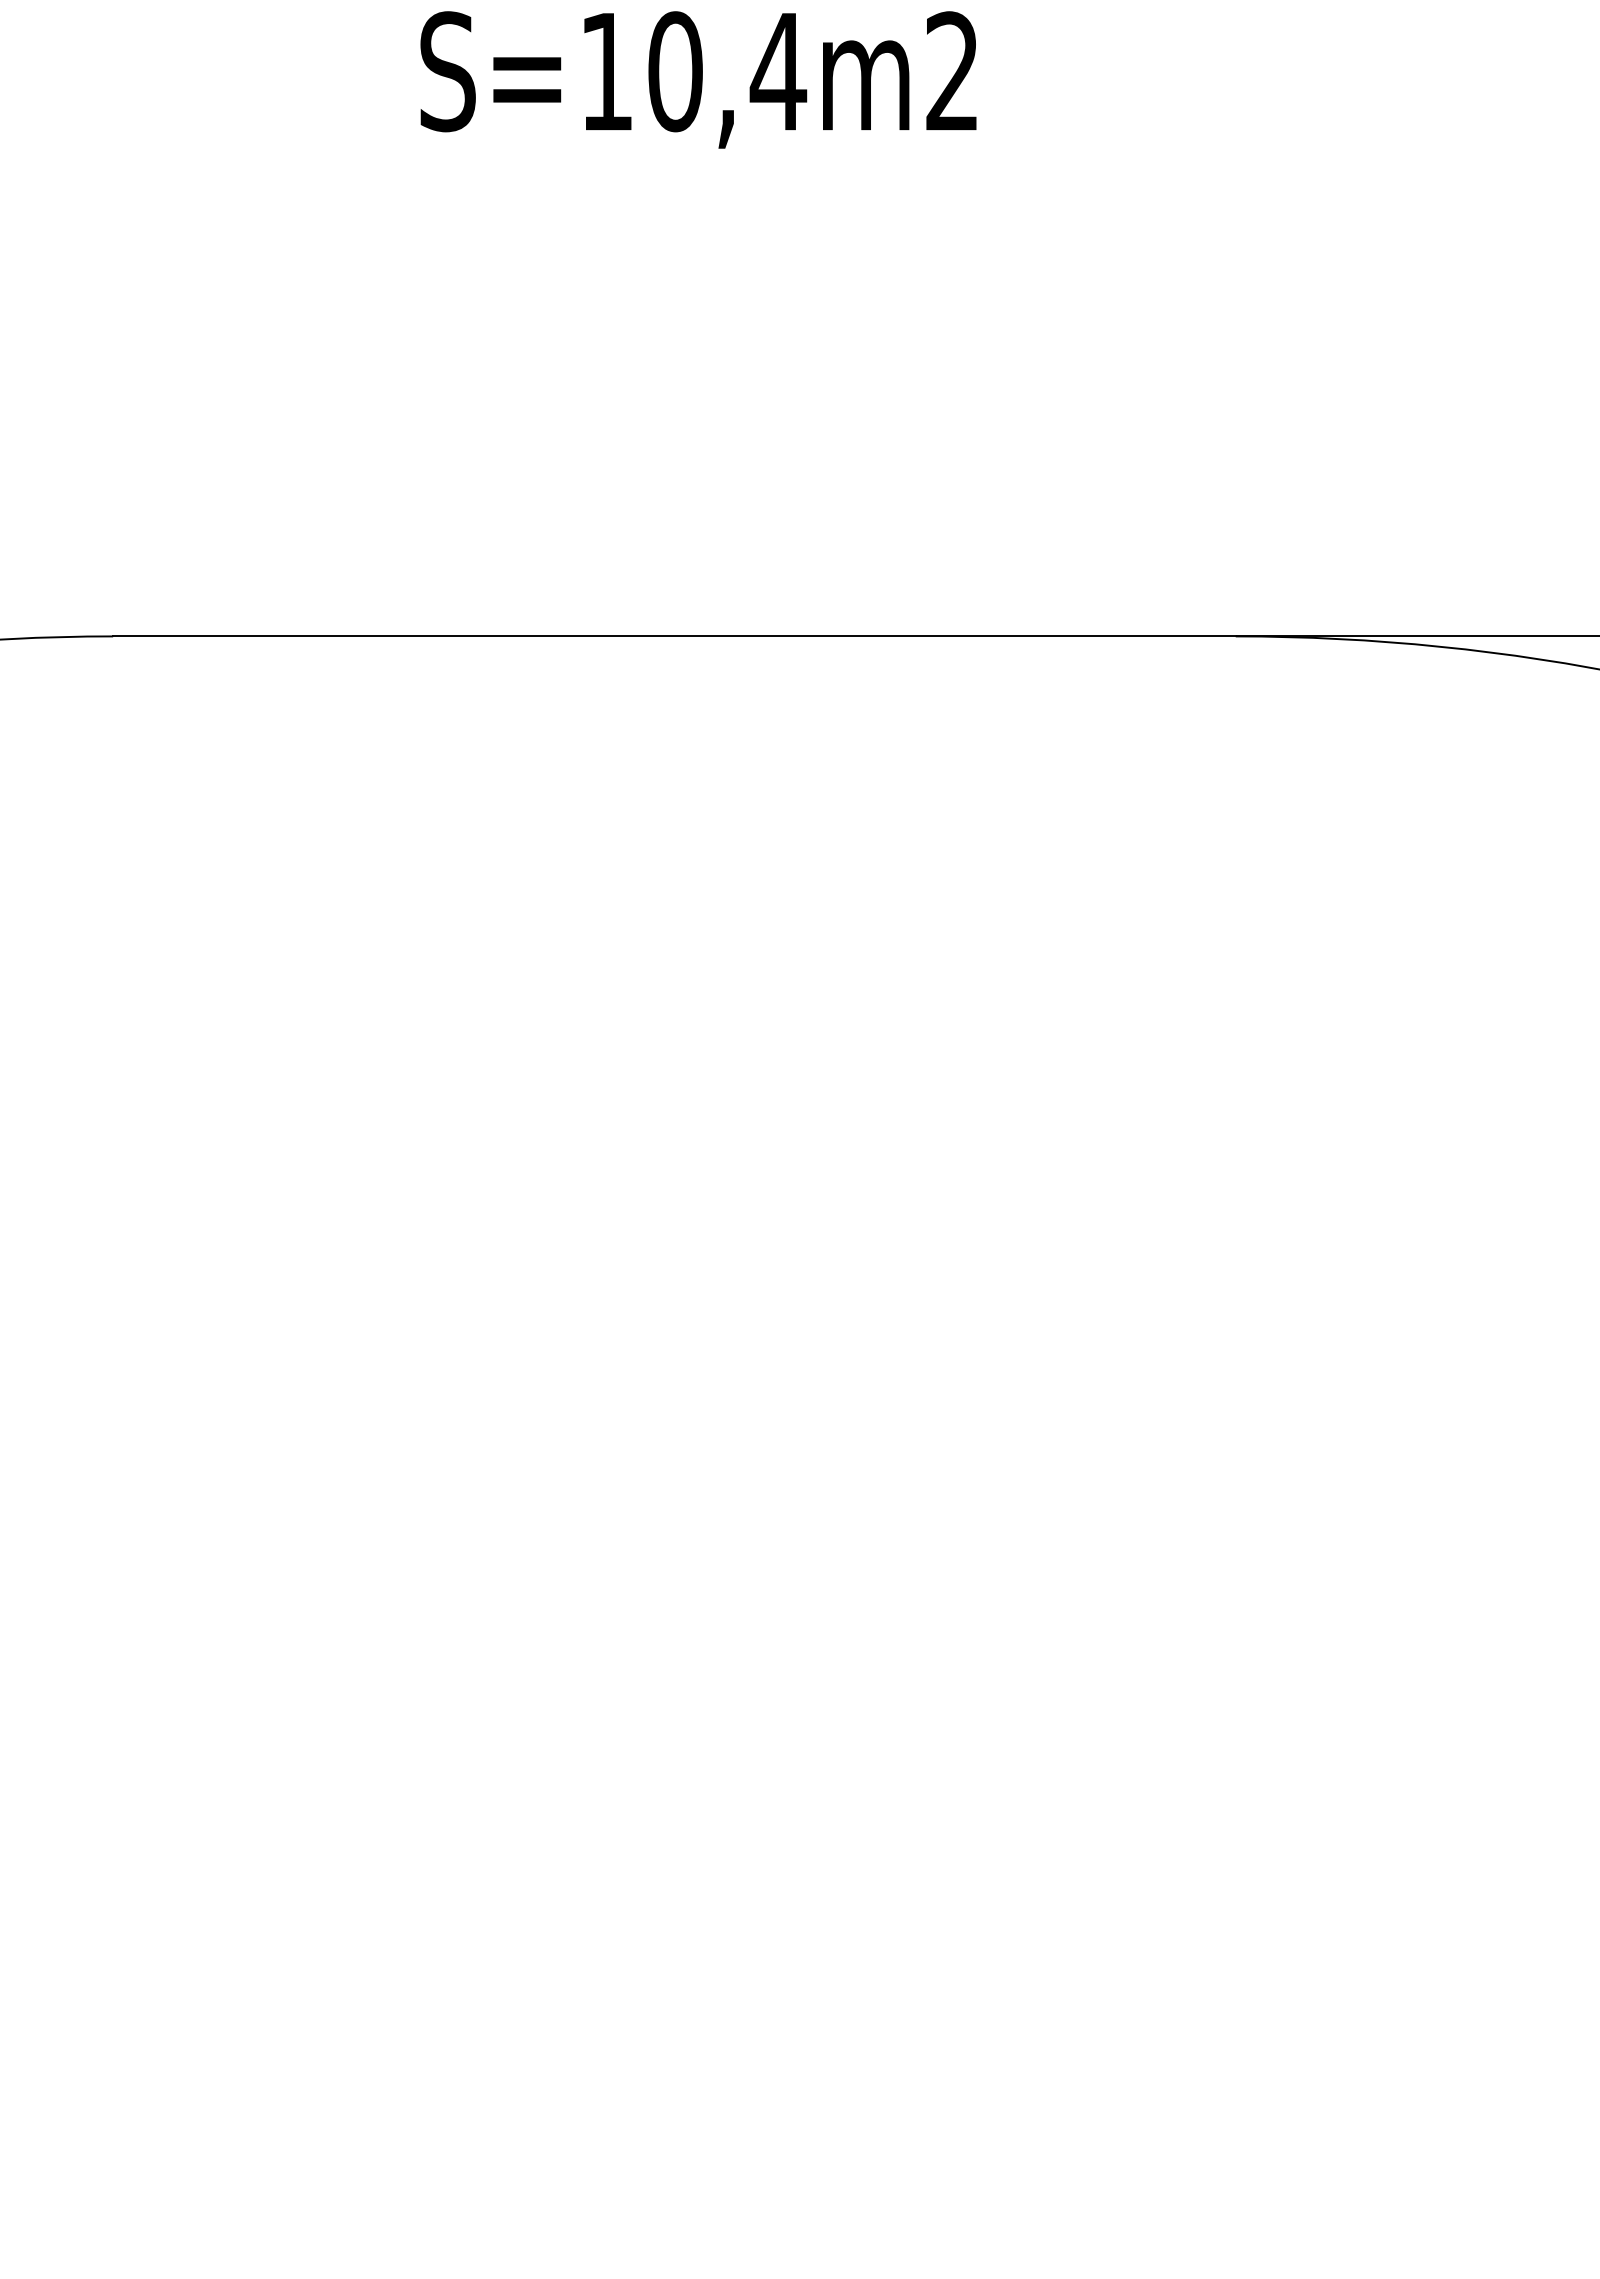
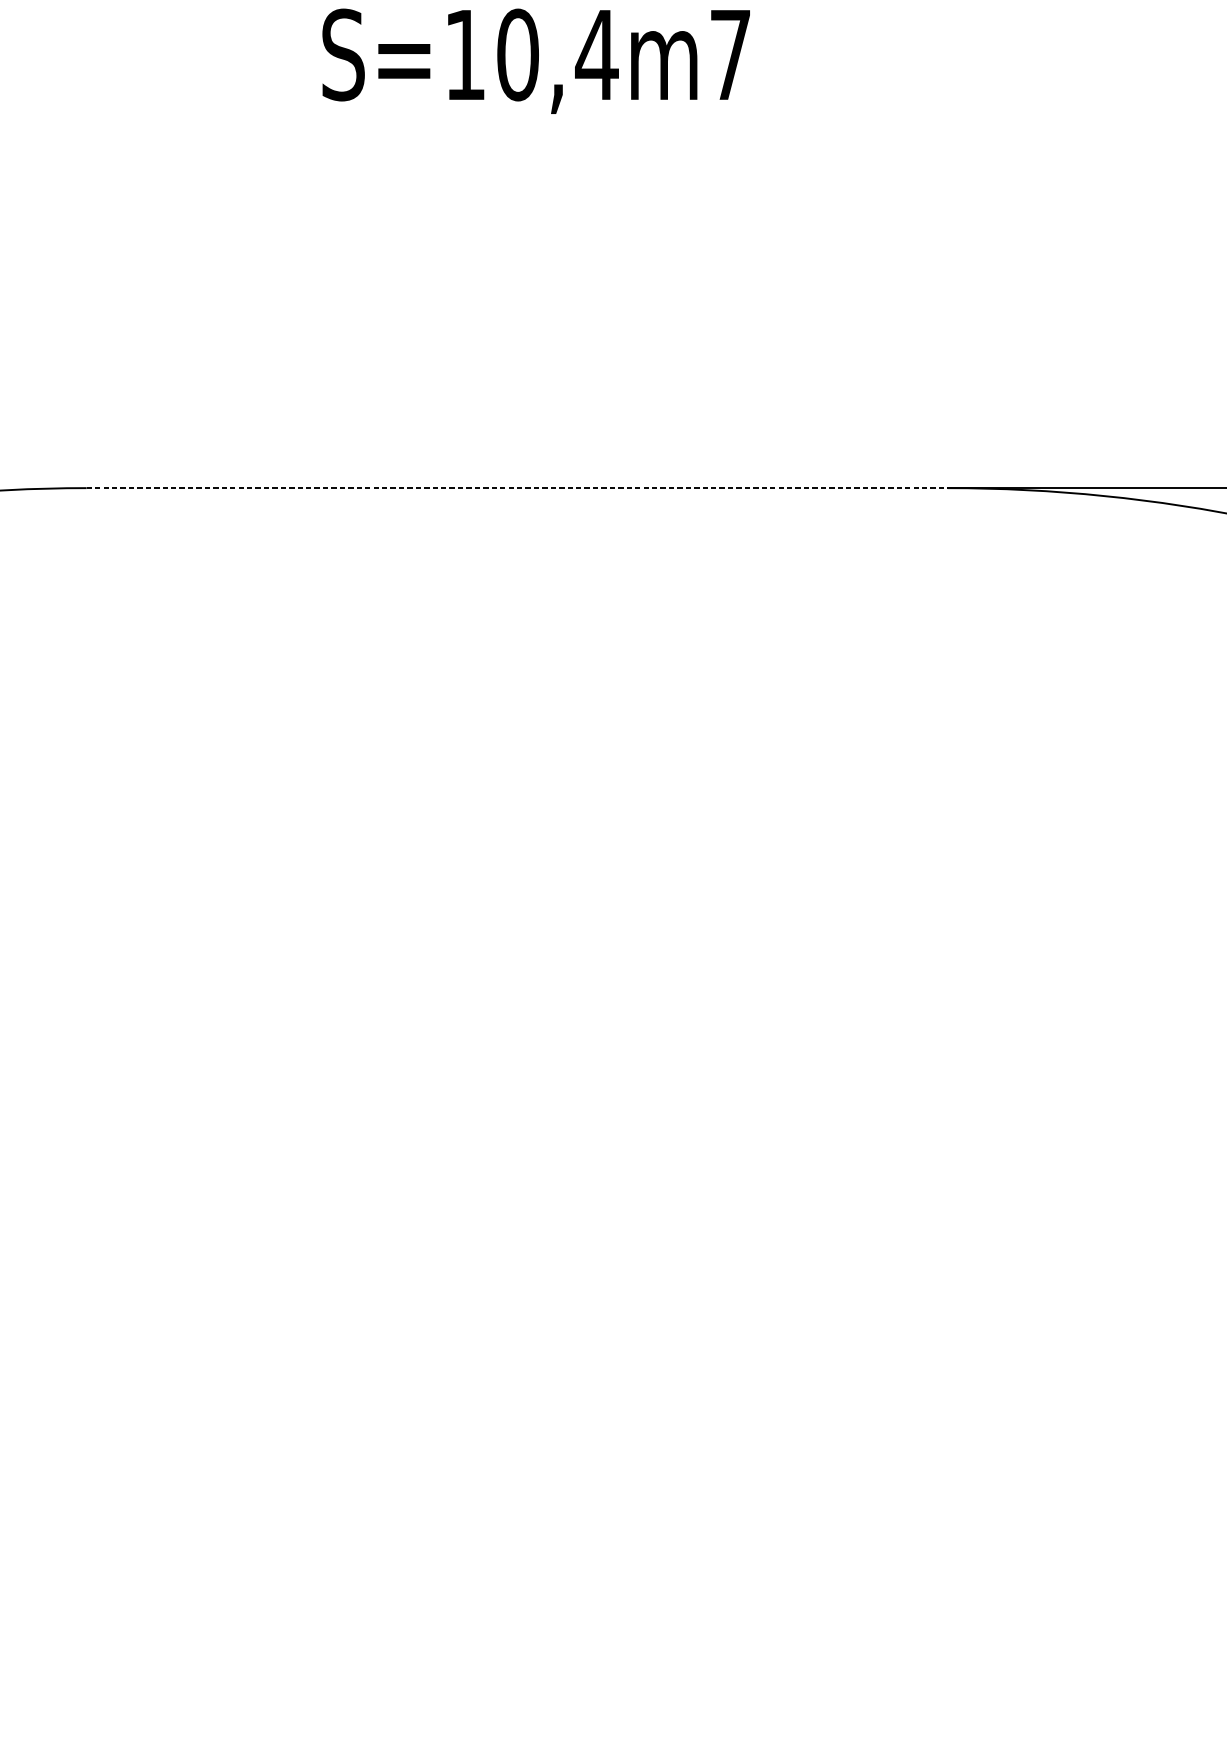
text: (951, 70) -> (729, 54), S=10,4m2 -> S=10,4m7
line: (674, 636) -> (517, 488), solid -> dashed

